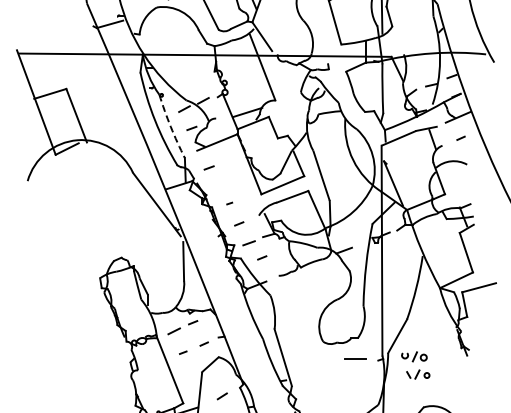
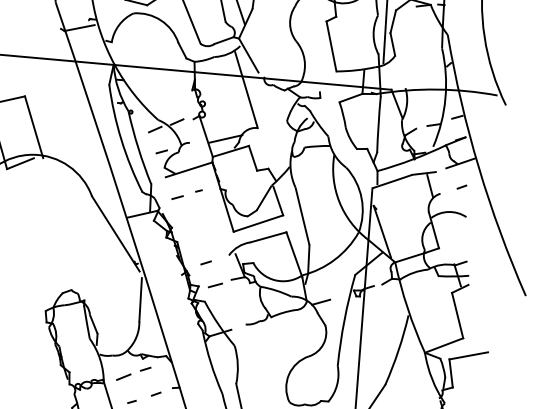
arc: (170, 126) -> (138, 147), dashed -> solid
line: (229, 203) -> (198, 190), moved
line: (262, 257) -> (229, 302), removed

